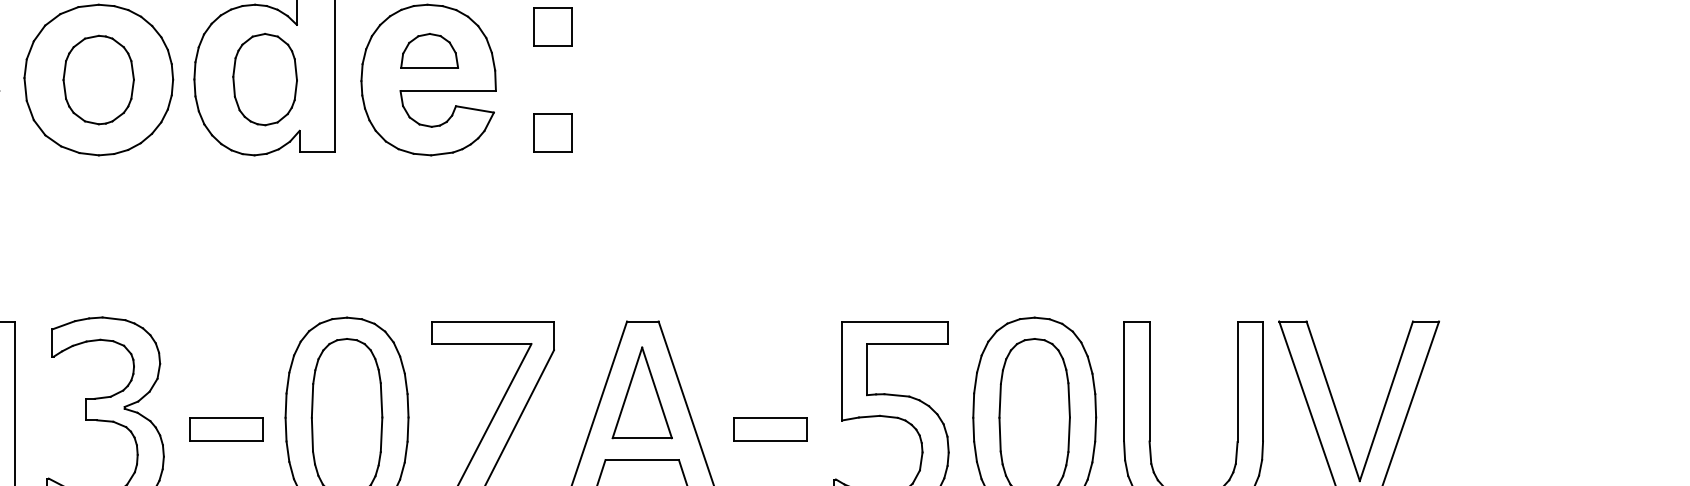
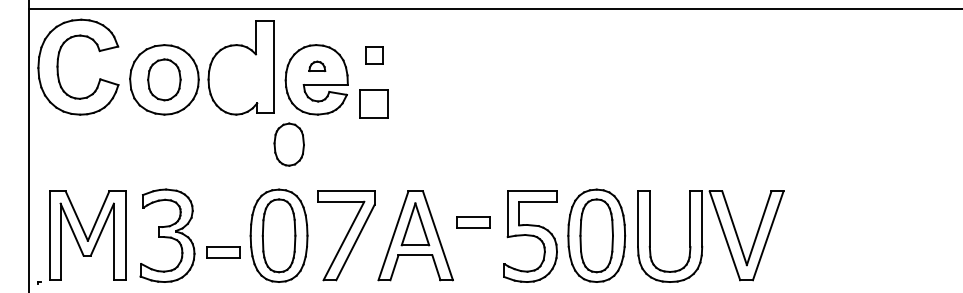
part: (430, 51) -> (317, 66), size x0.6
part: (263, 79) -> (288, 144), moved
part: (553, 133) -> (374, 104), size x1.6
part: (226, 429) -> (223, 252), moved
part: (770, 429) -> (473, 222), moved

